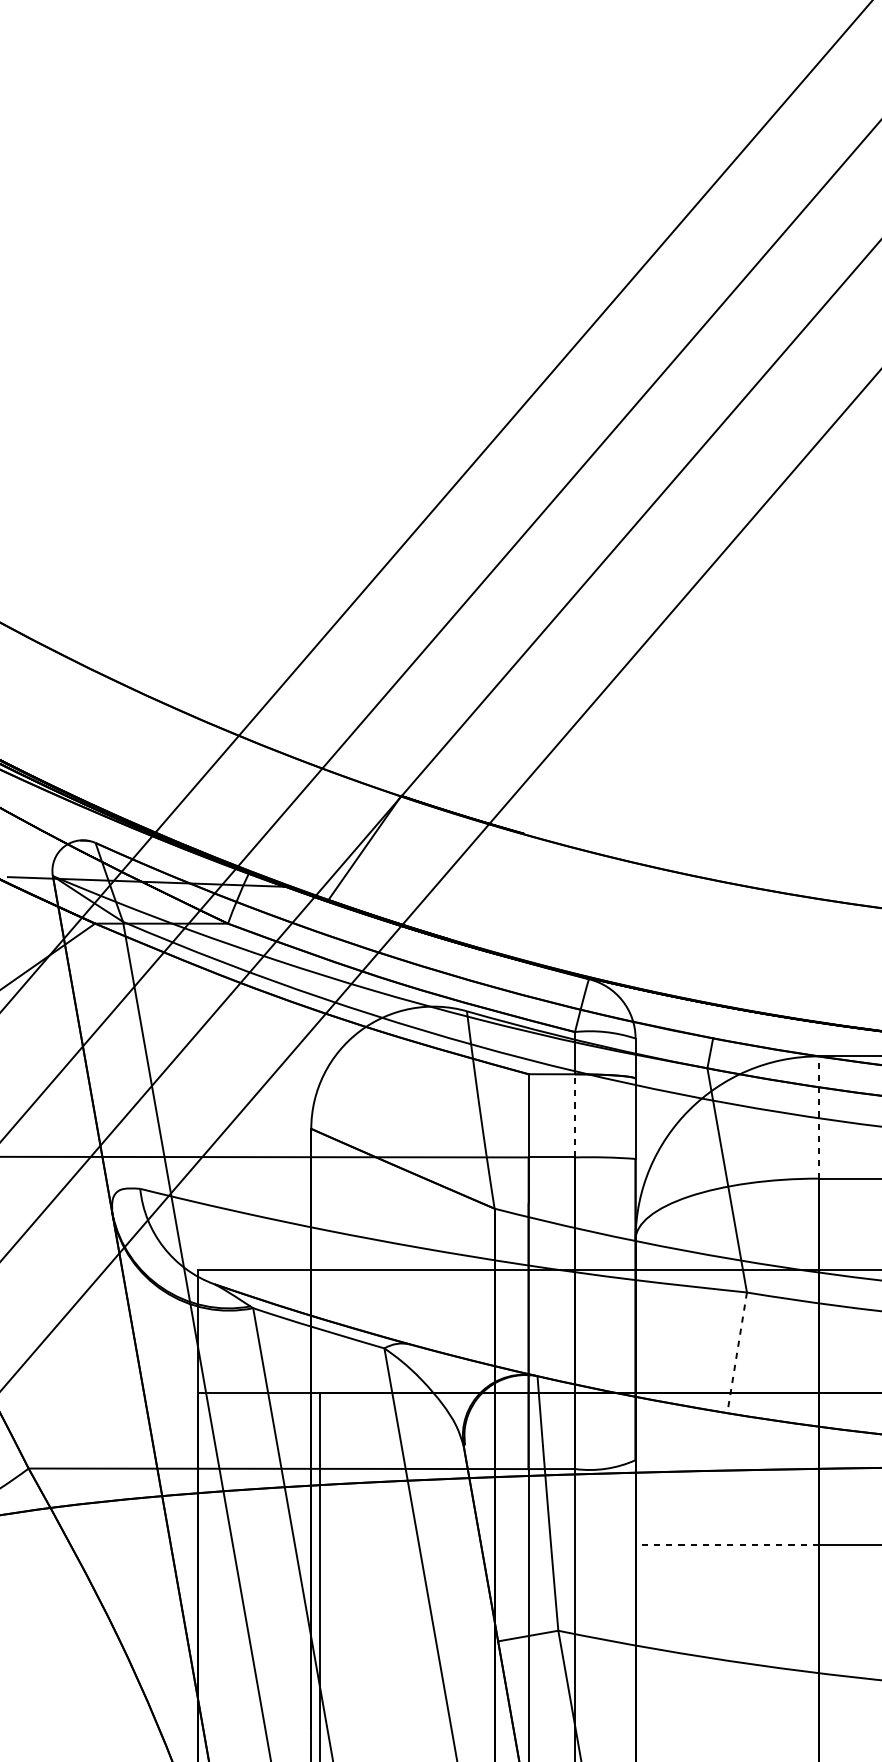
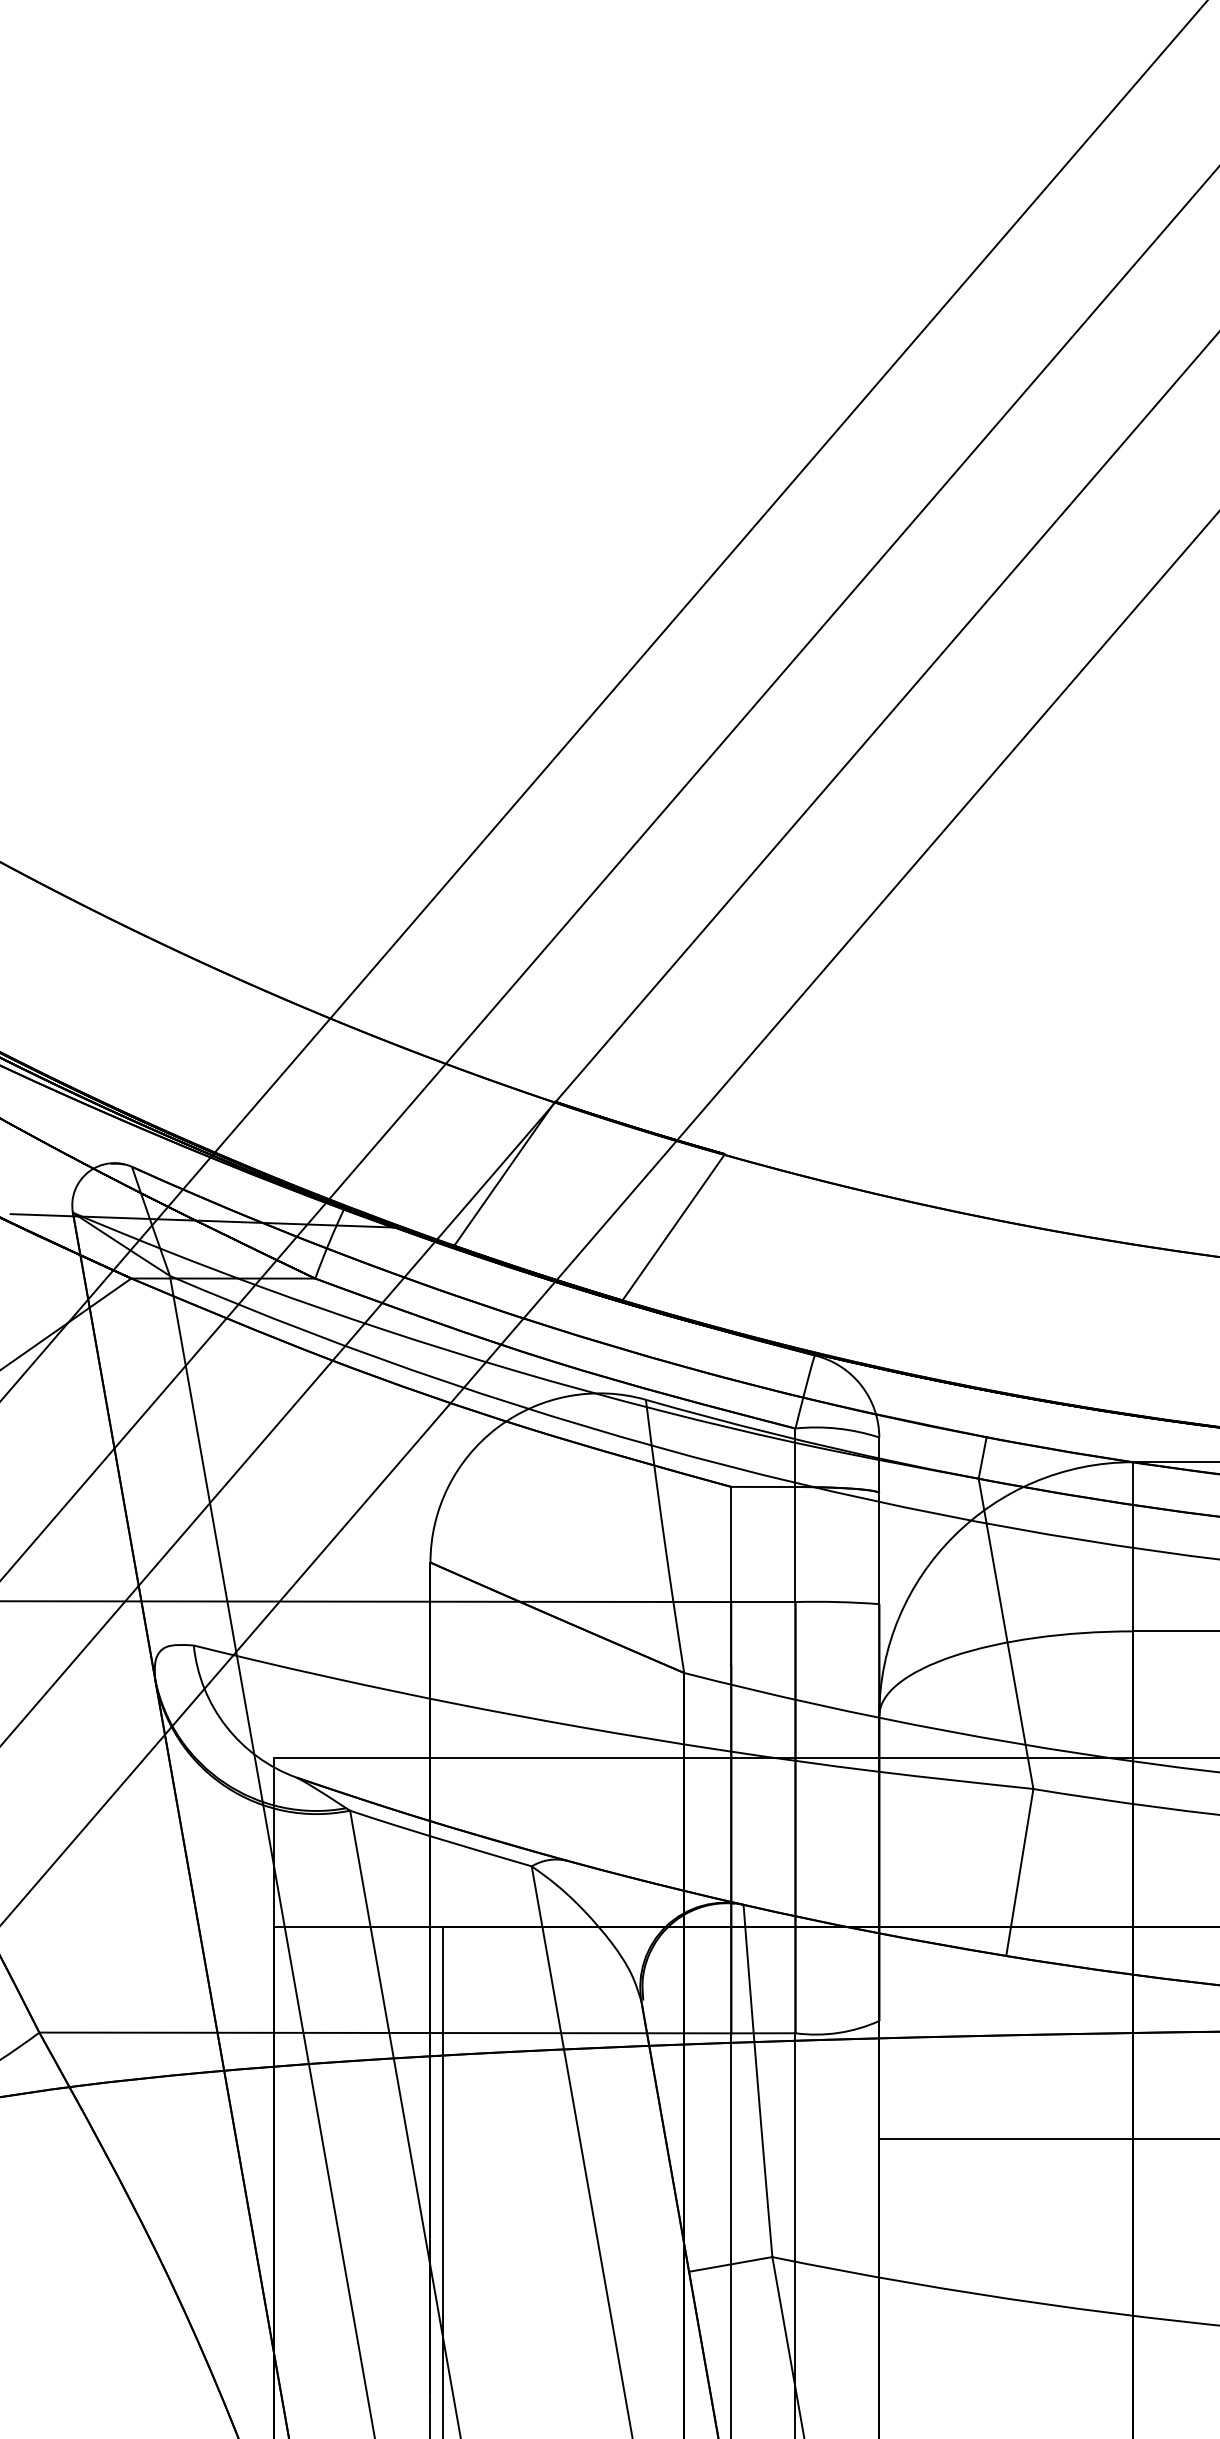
line: (486, 886) -> (673, 1227), added
line: (575, 1115) -> (795, 1544), dashed -> solid
line: (819, 1117) -> (1133, 1546), dashed -> solid
line: (736, 1352) -> (1019, 1872), dashed -> solid
line: (727, 1545) -> (1006, 2138), dashed -> solid

